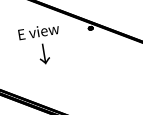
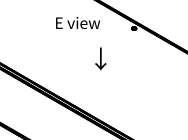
text: (43, 53) -> (100, 58), moved

